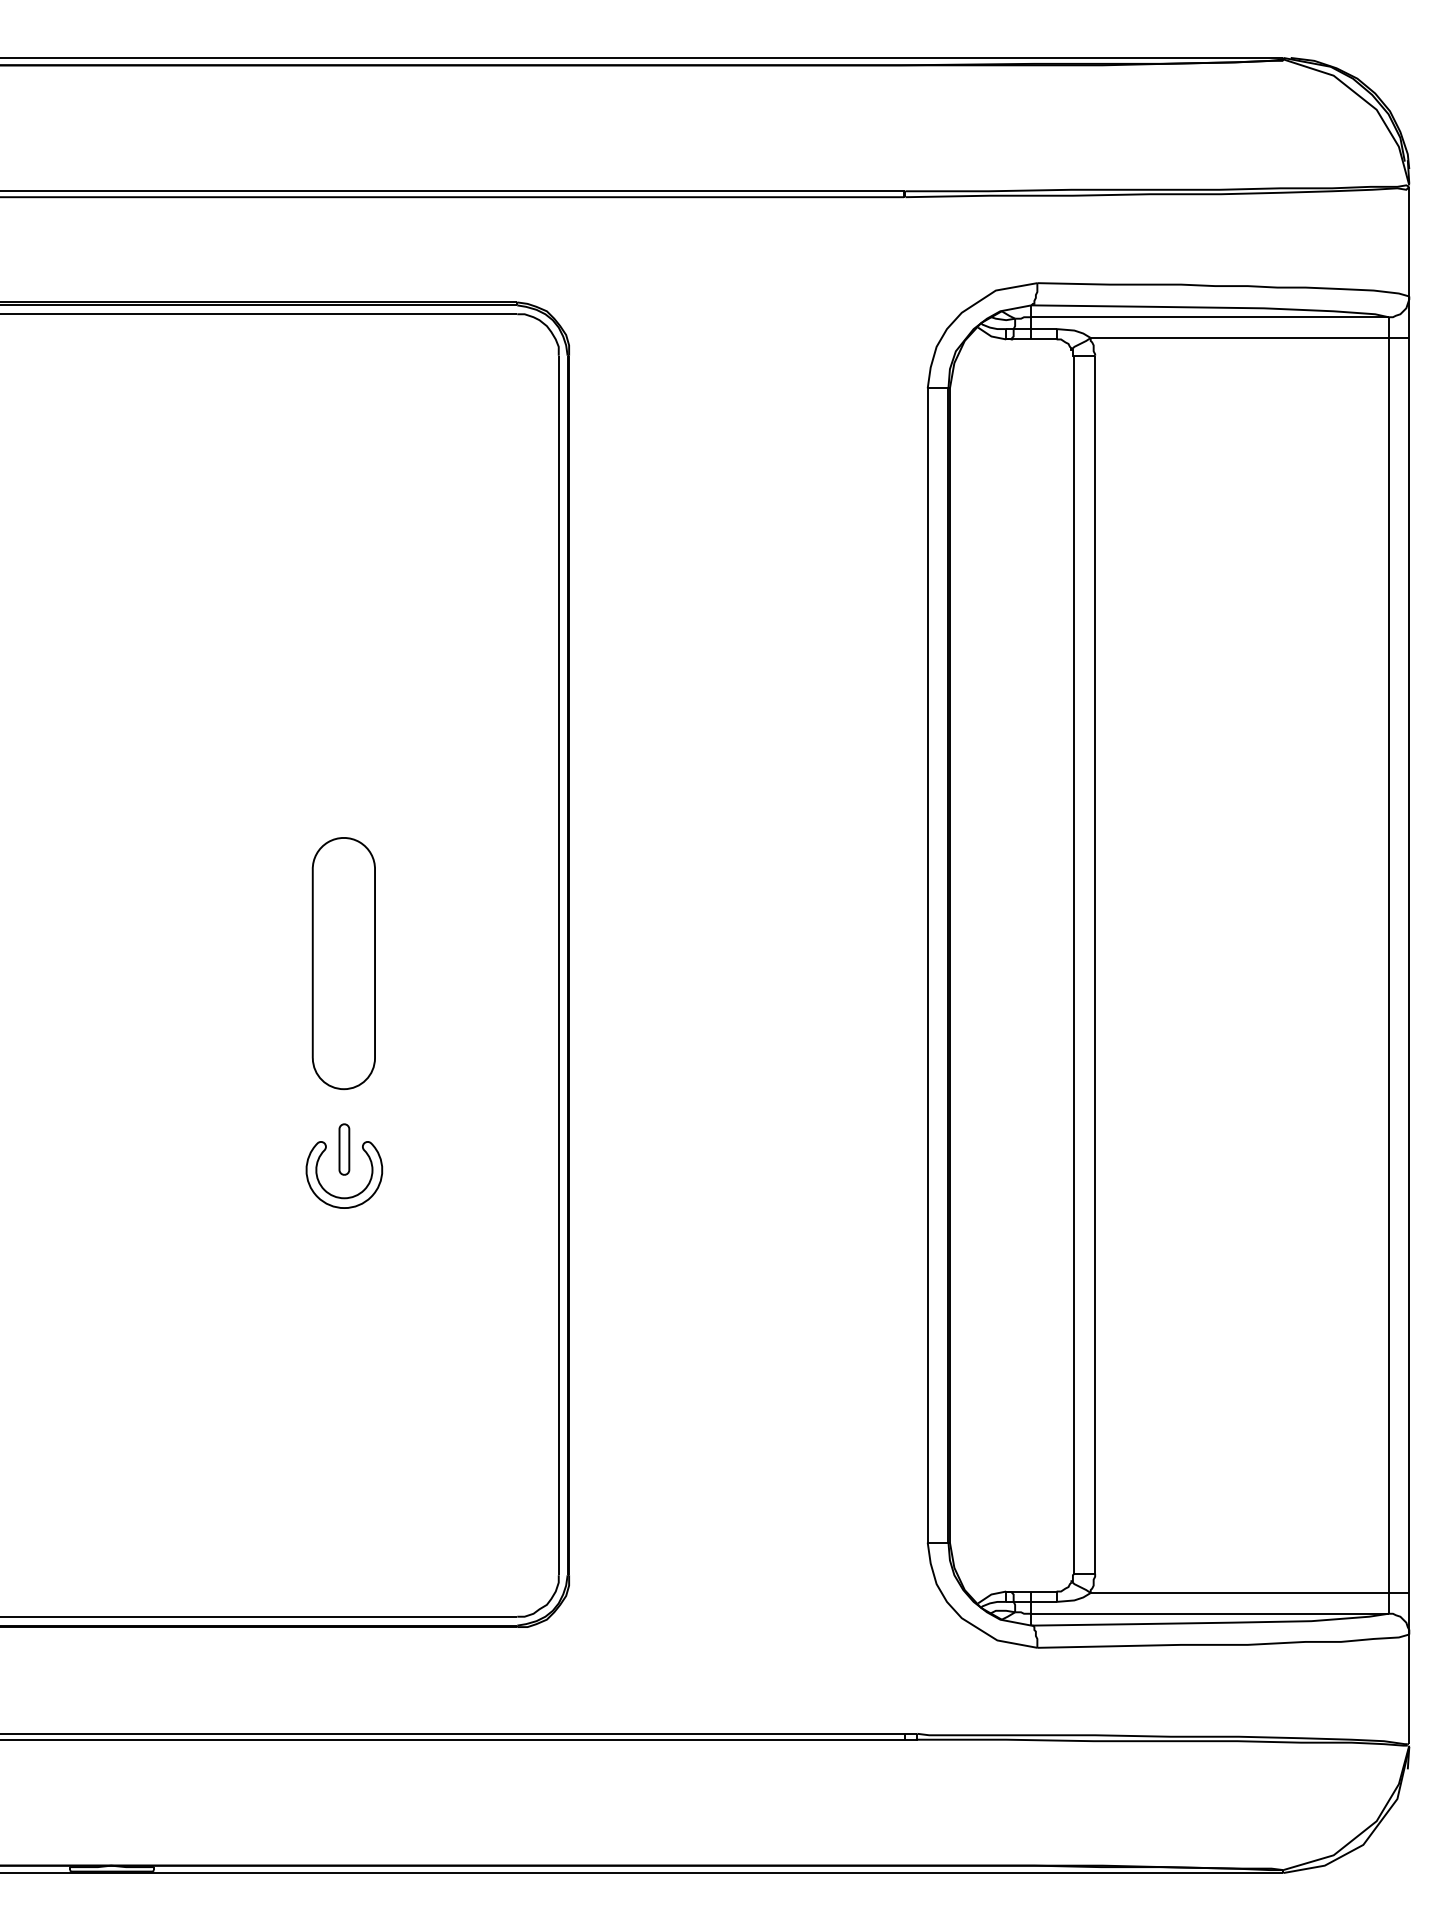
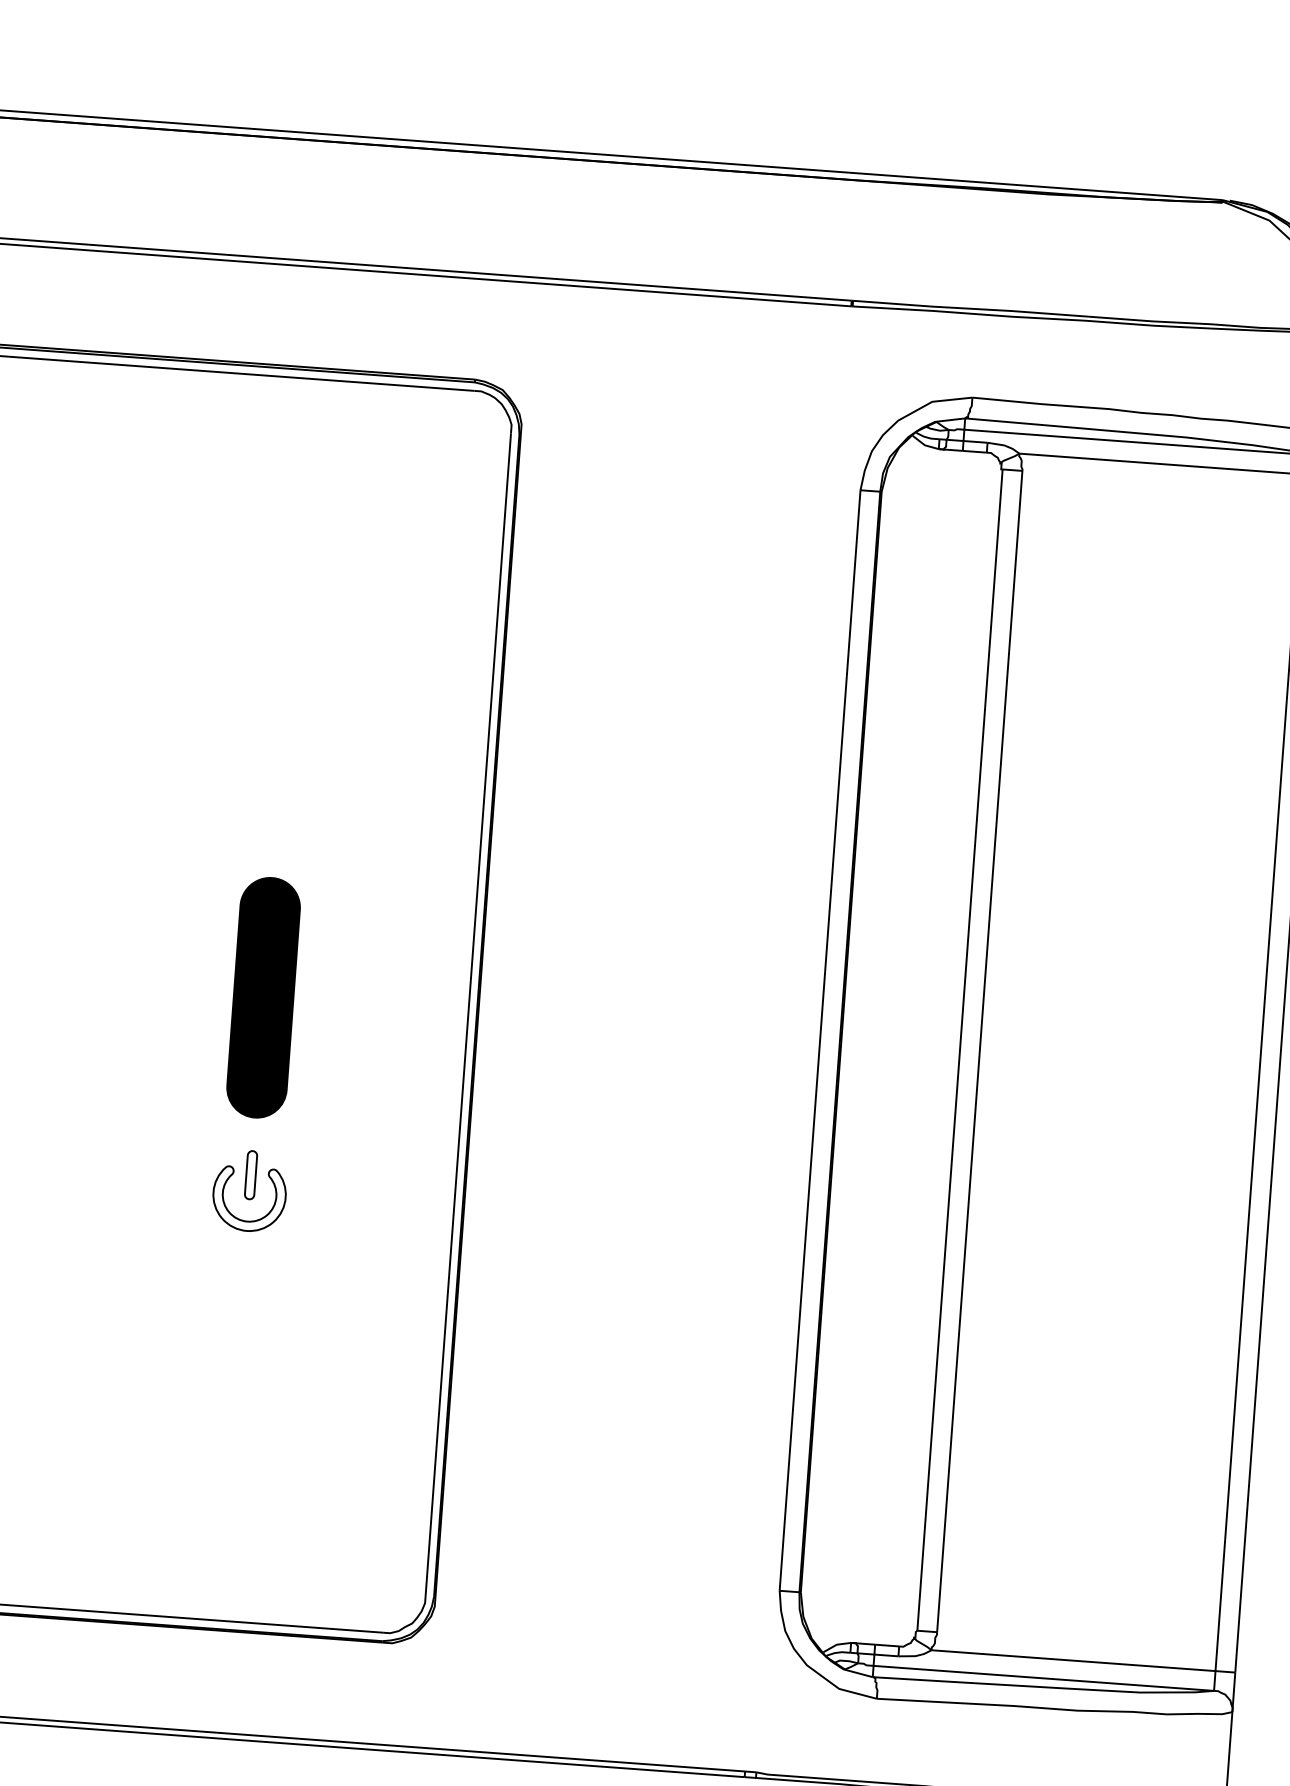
fill: (343, 963) -> (263, 997), added

